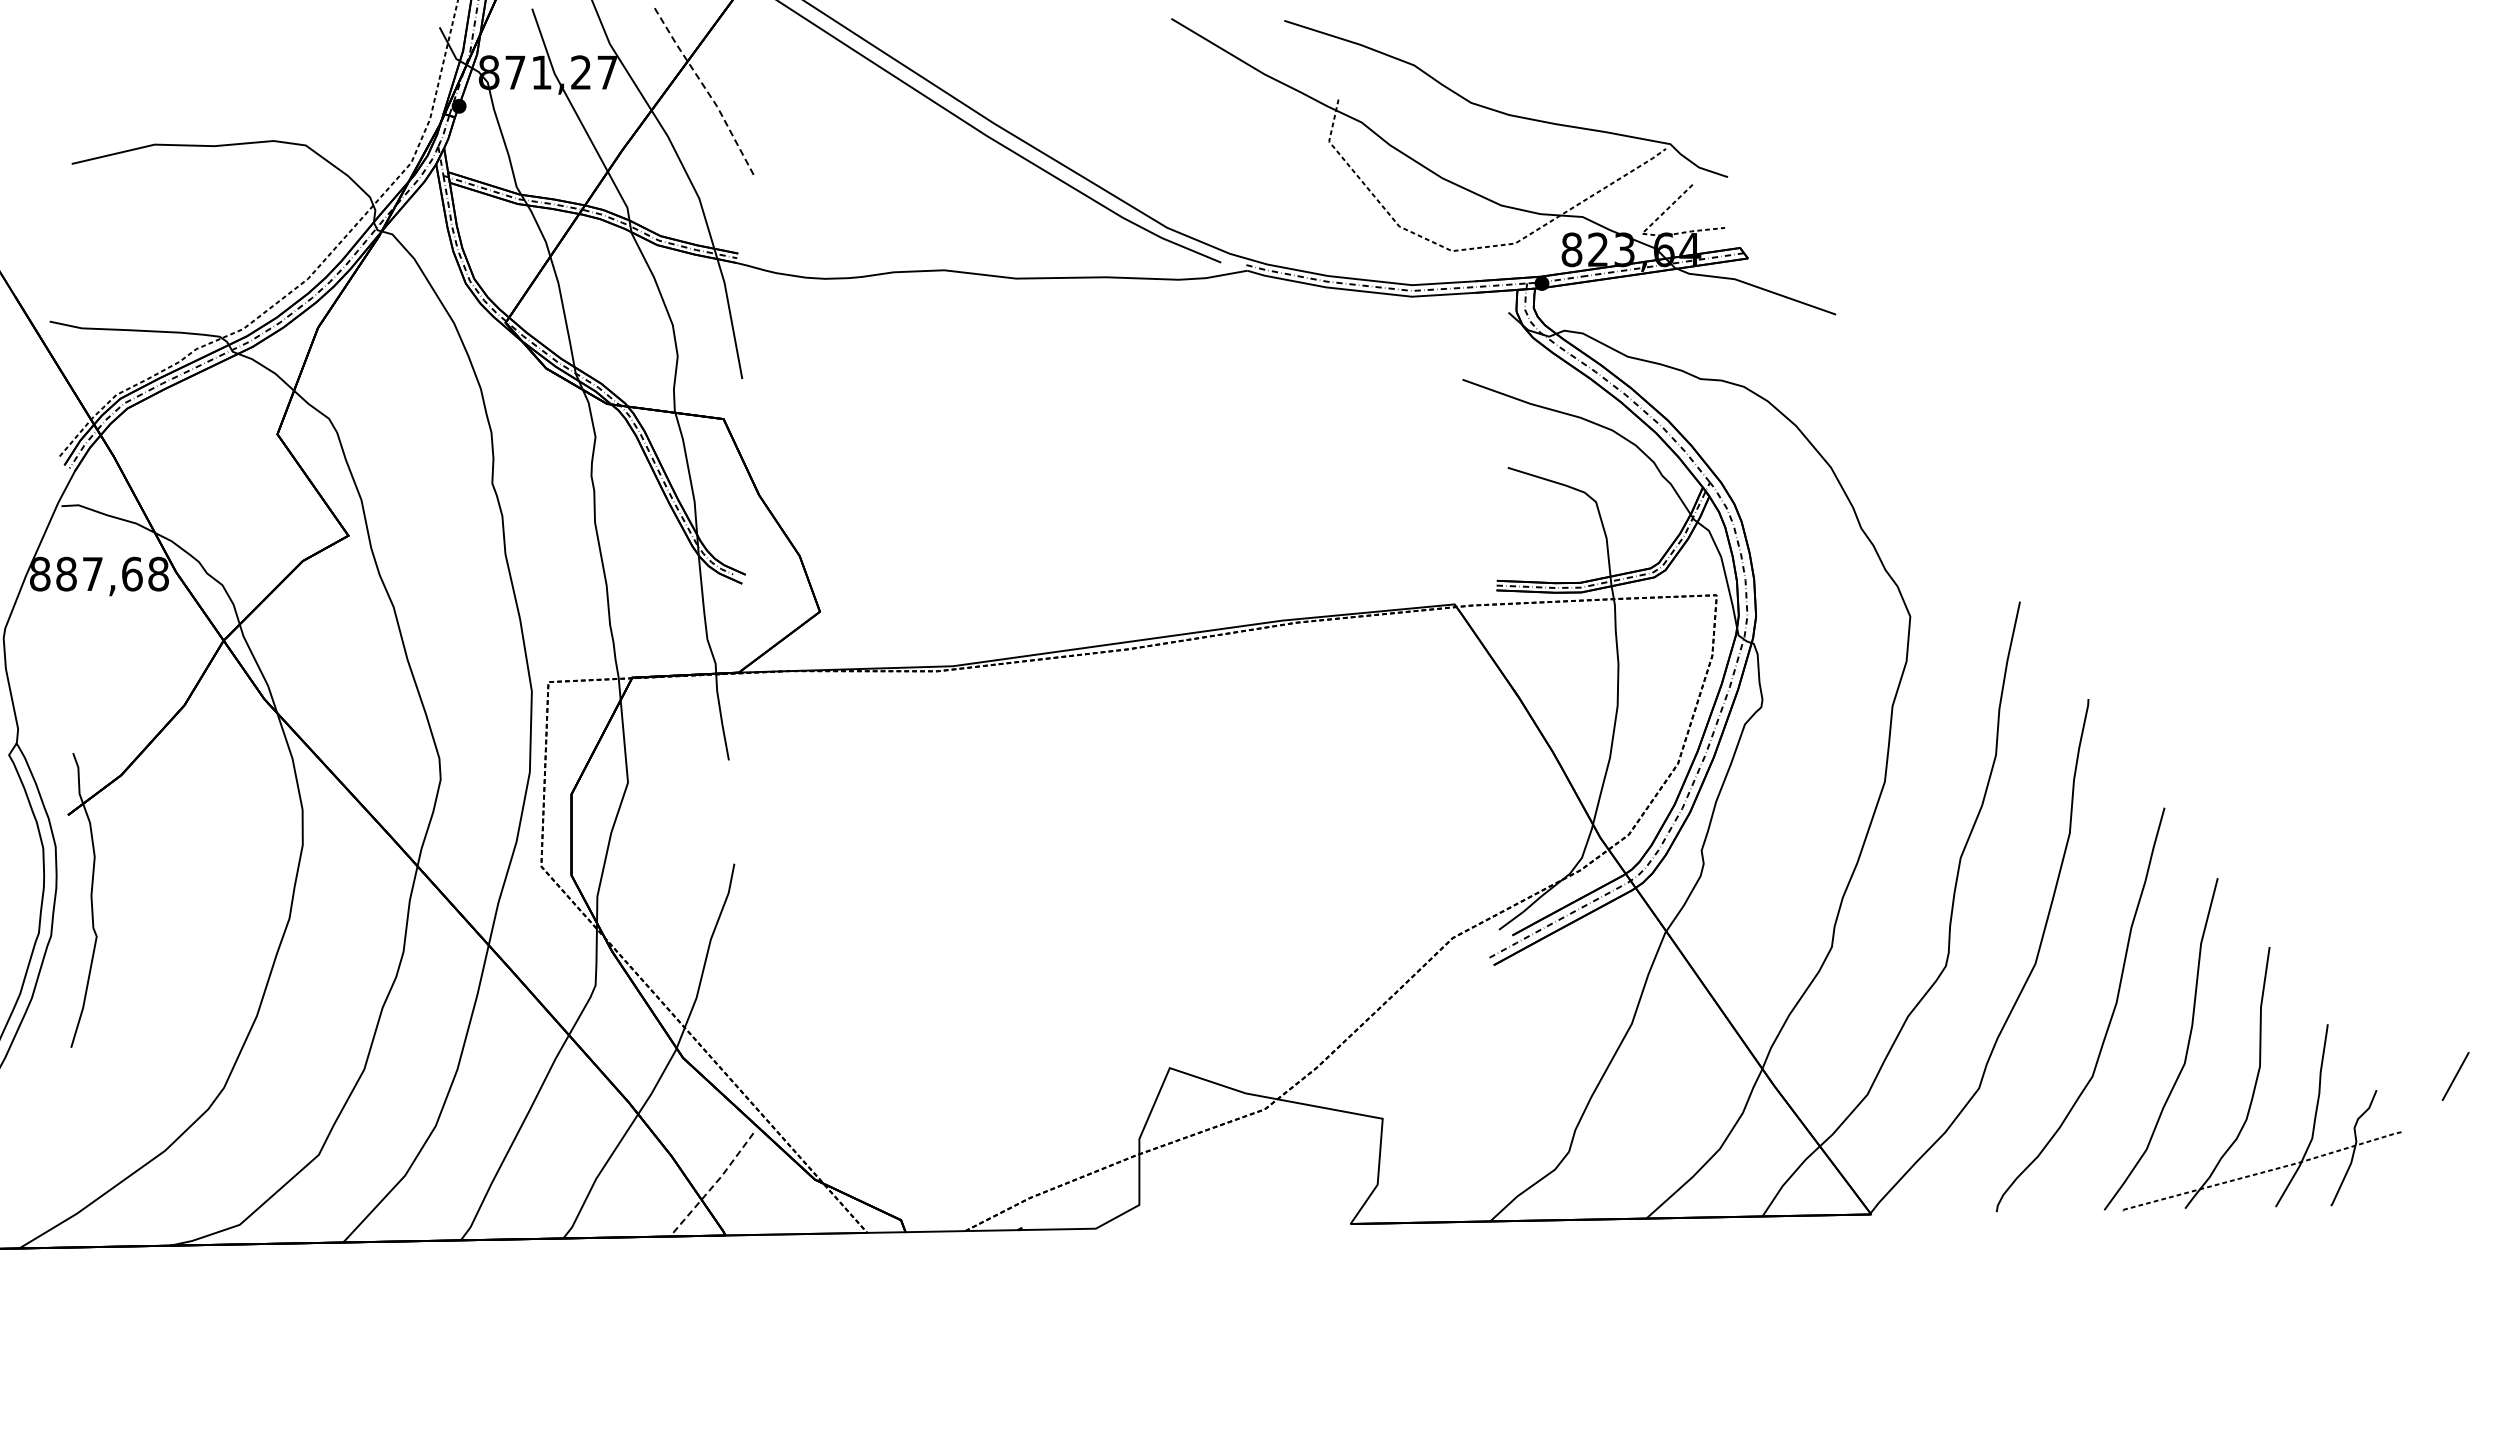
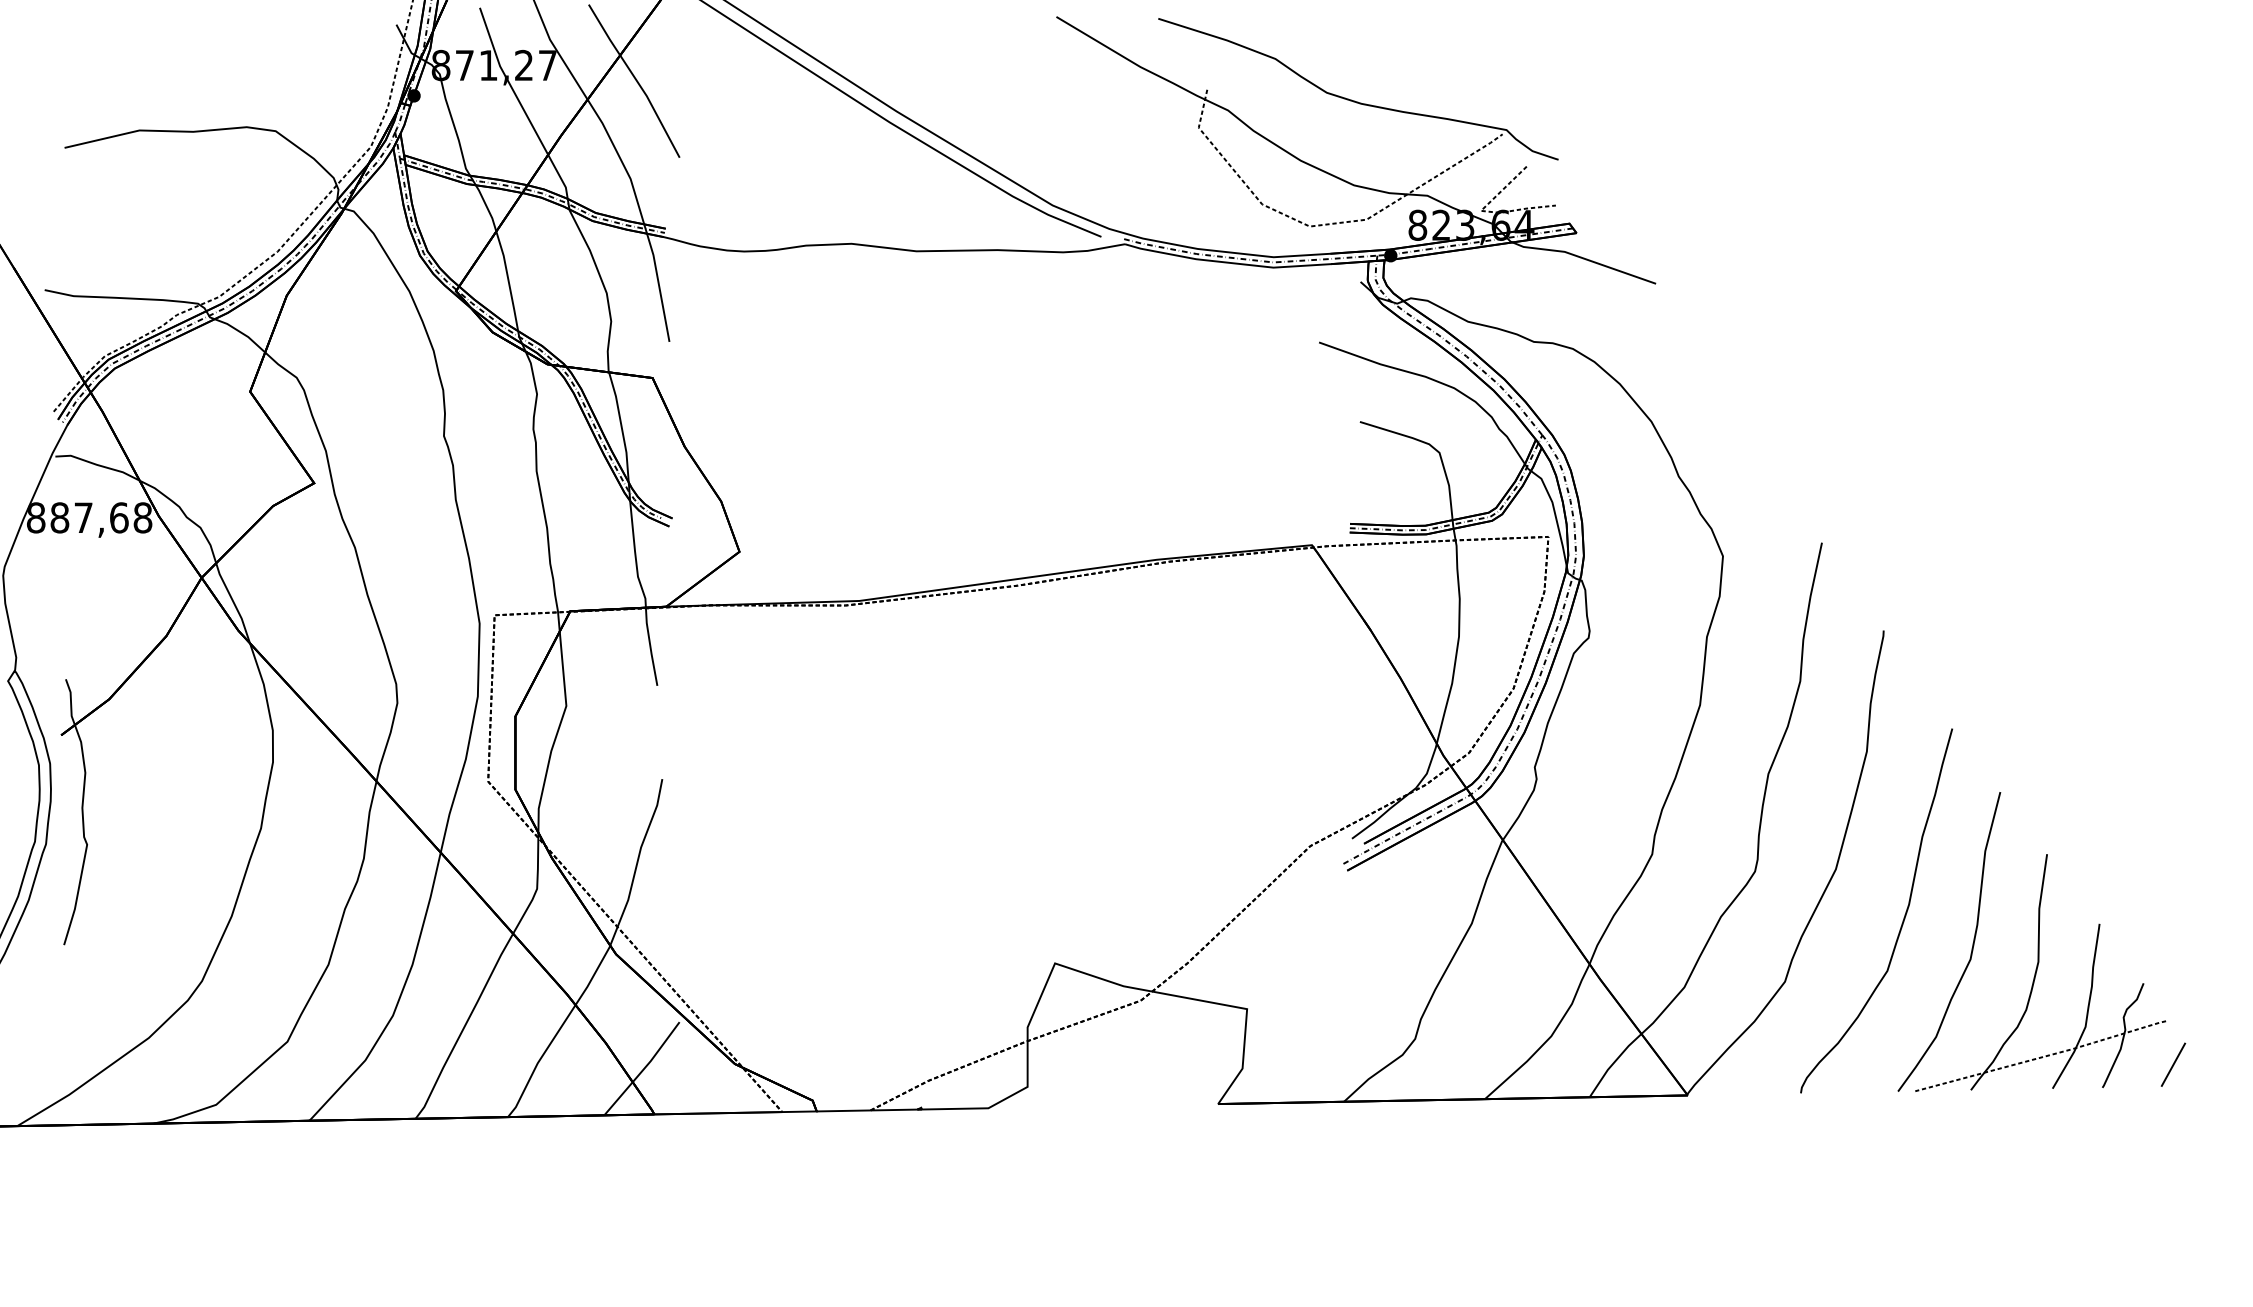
line: (705, 88) -> (636, 79), dashed -> solid
line: (2455, 1076) -> (2173, 1064), moved
line: (713, 1186) -> (643, 1070), dashed -> solid

